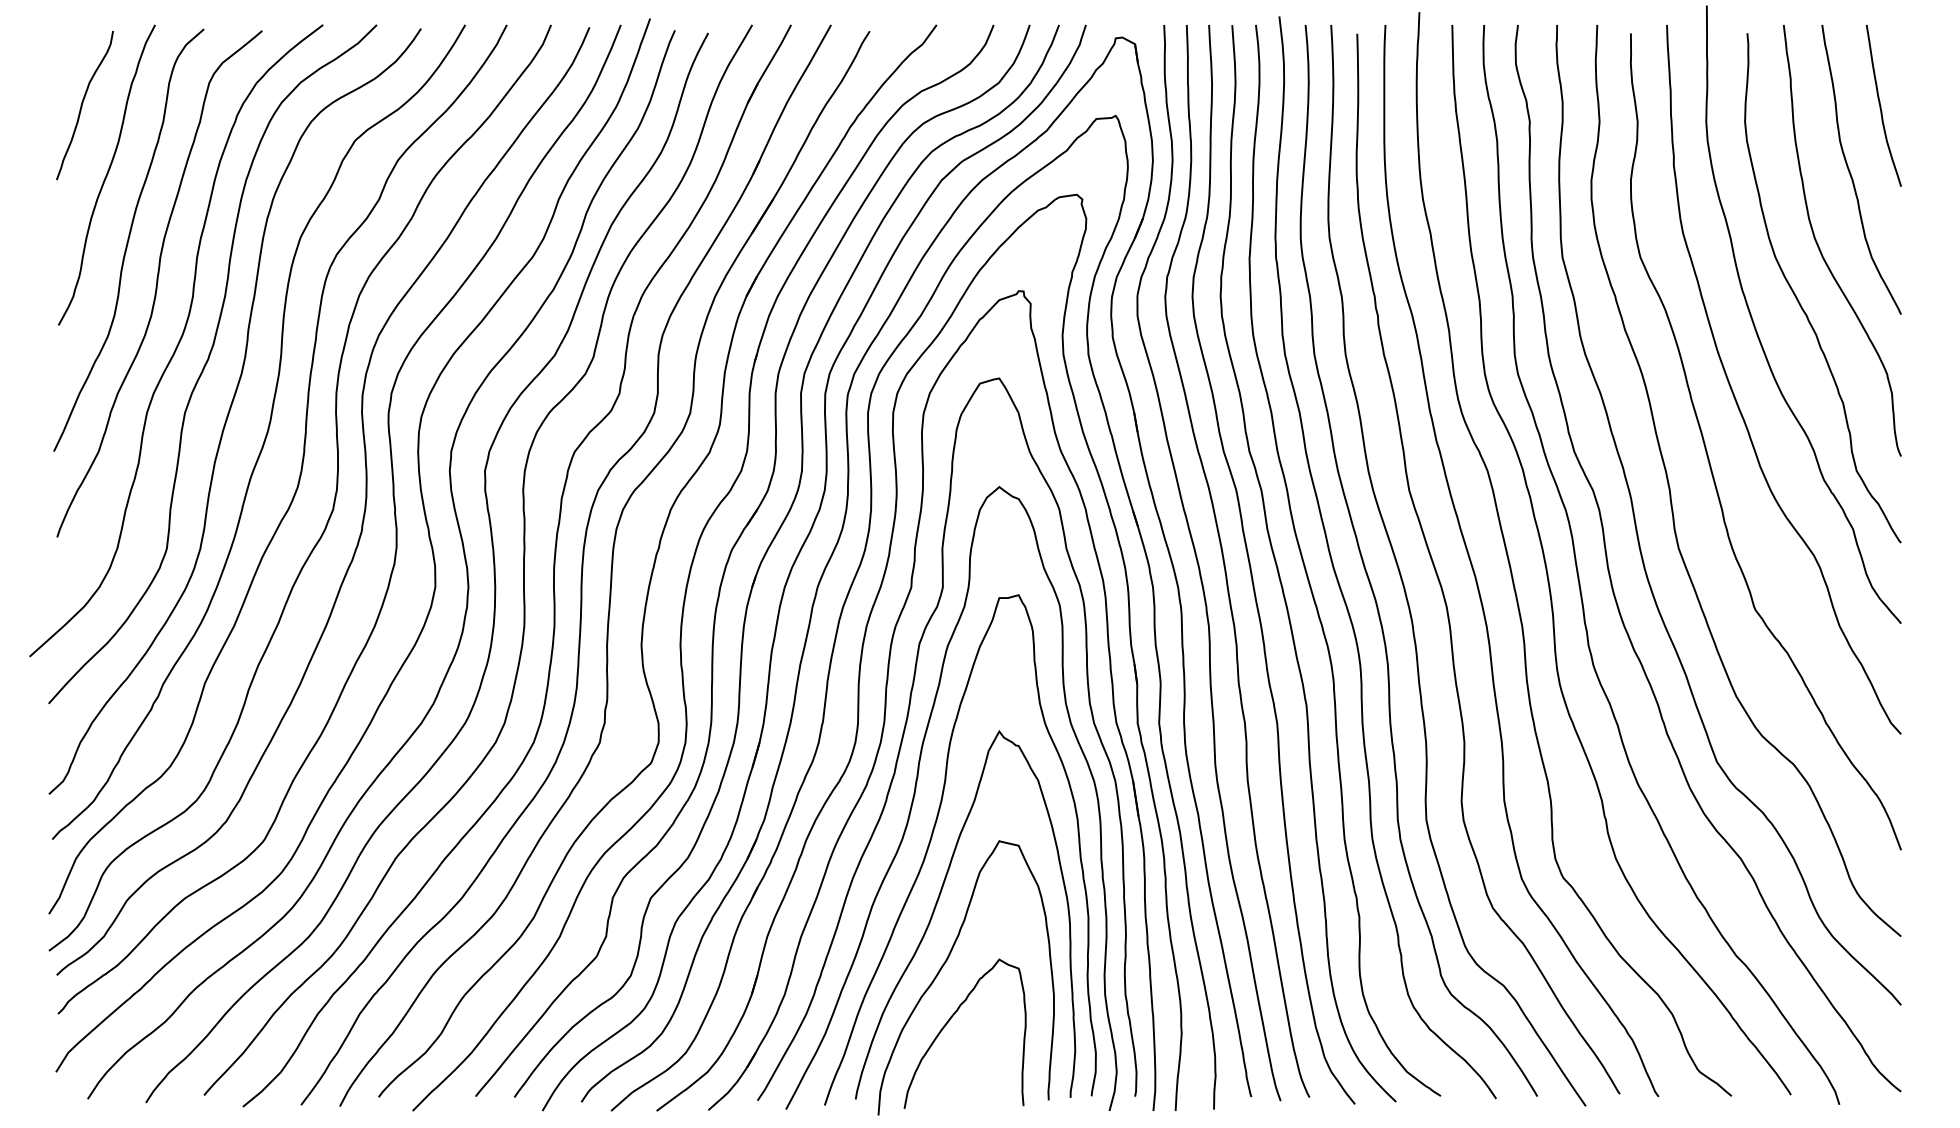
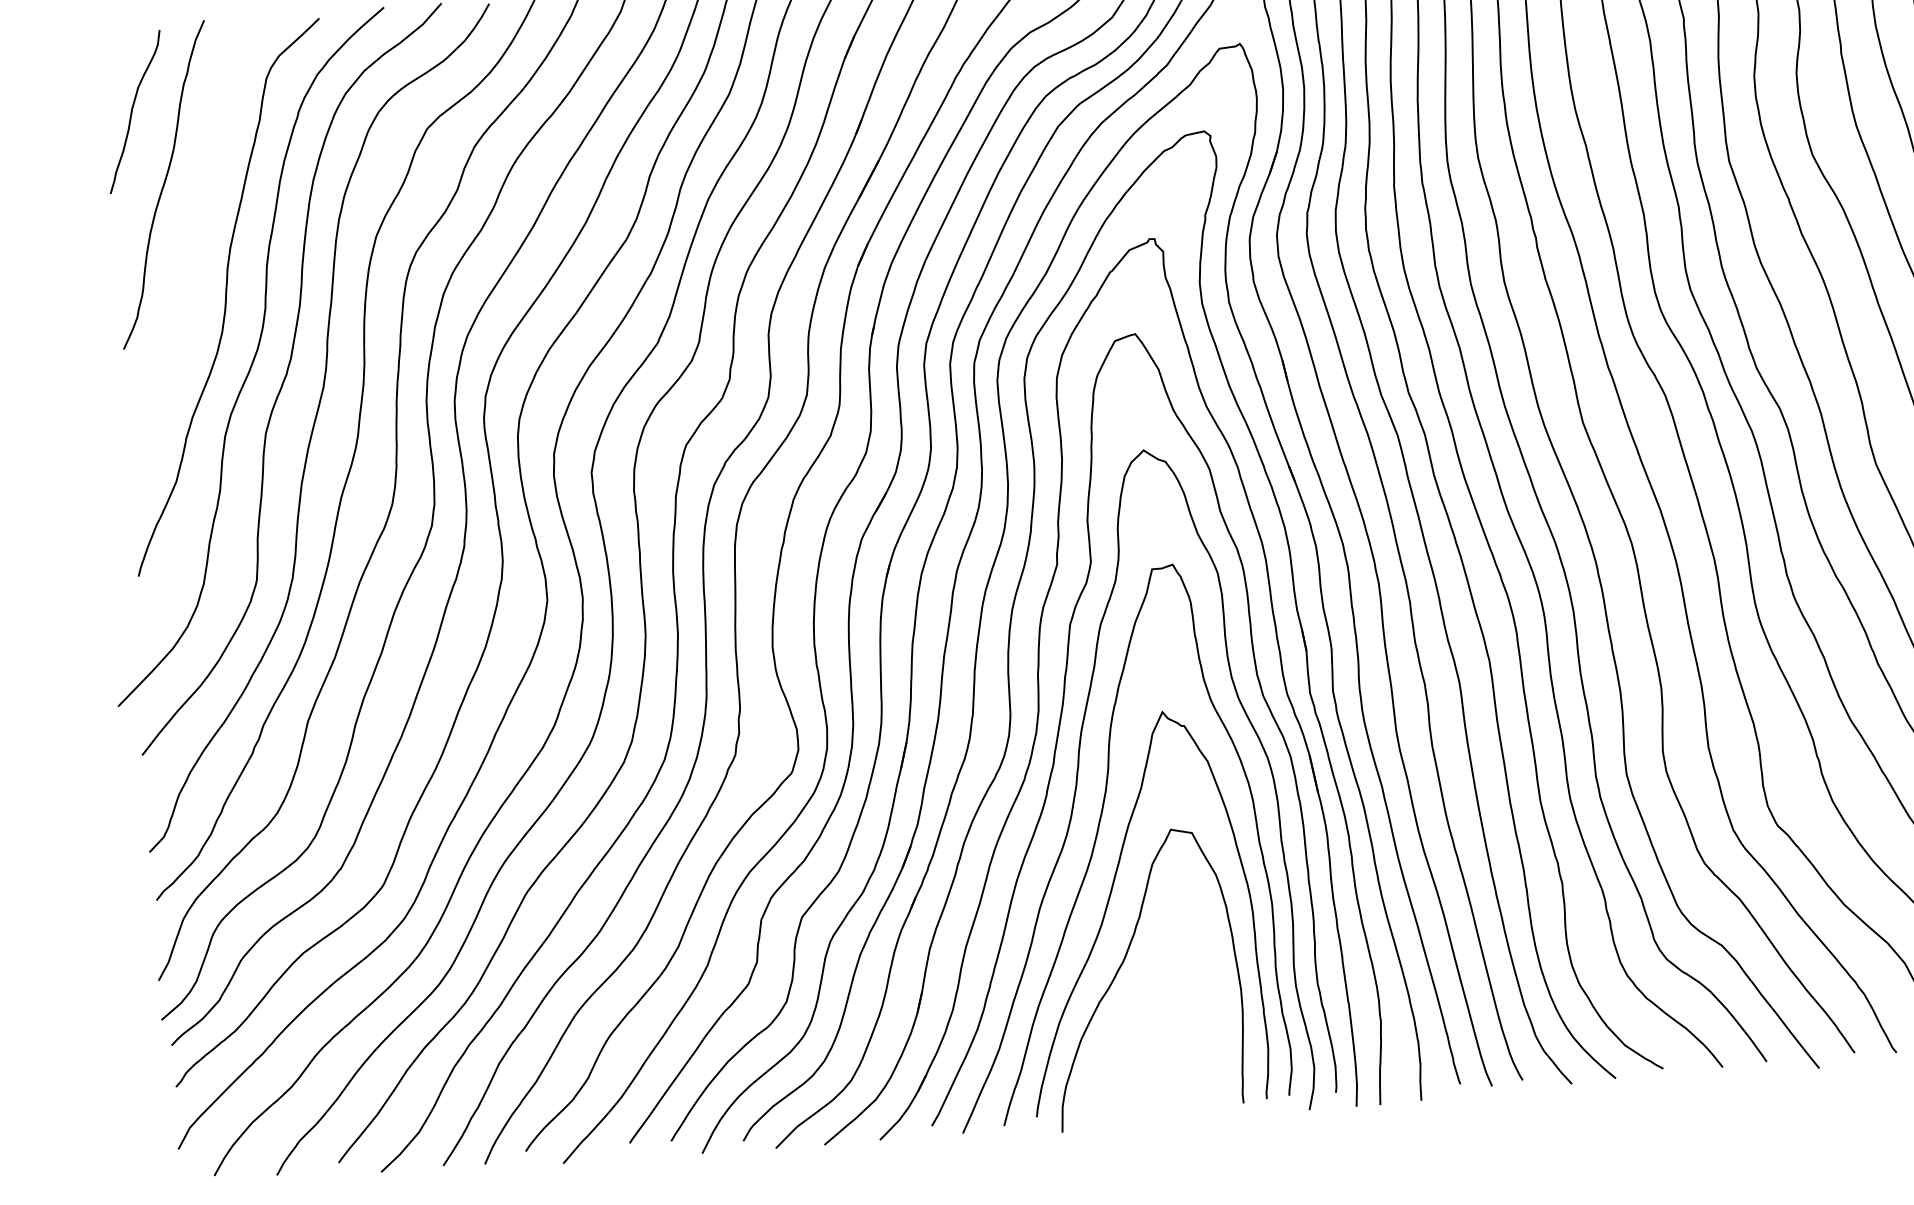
curve: (128, 239) -> (192, 252), removed
curve: (950, 1020) -> (1132, 1025), removed

